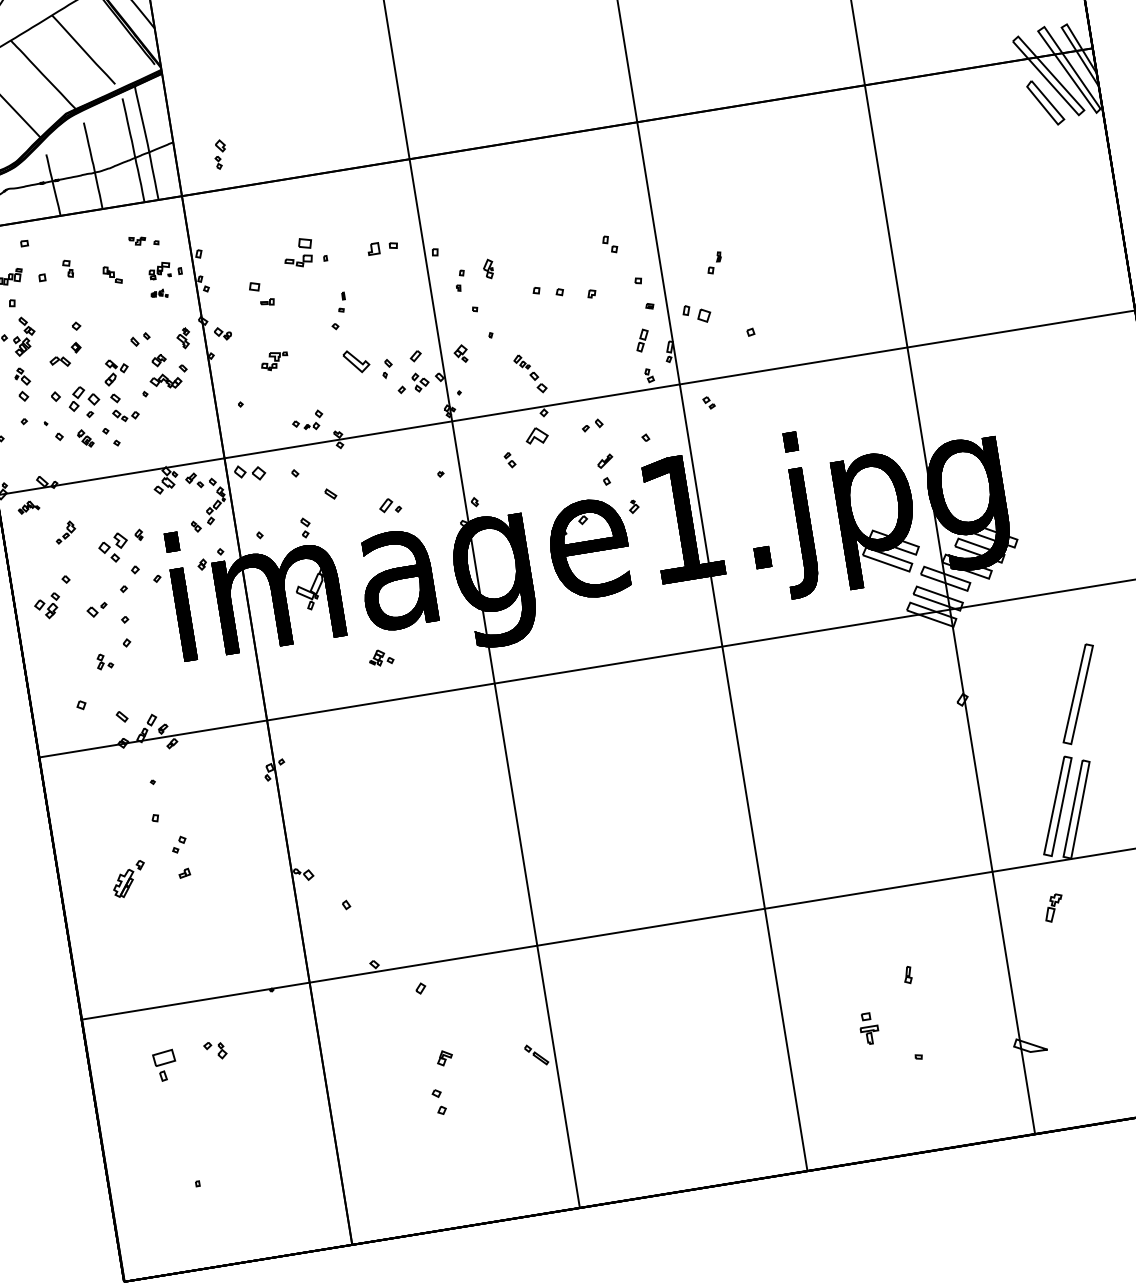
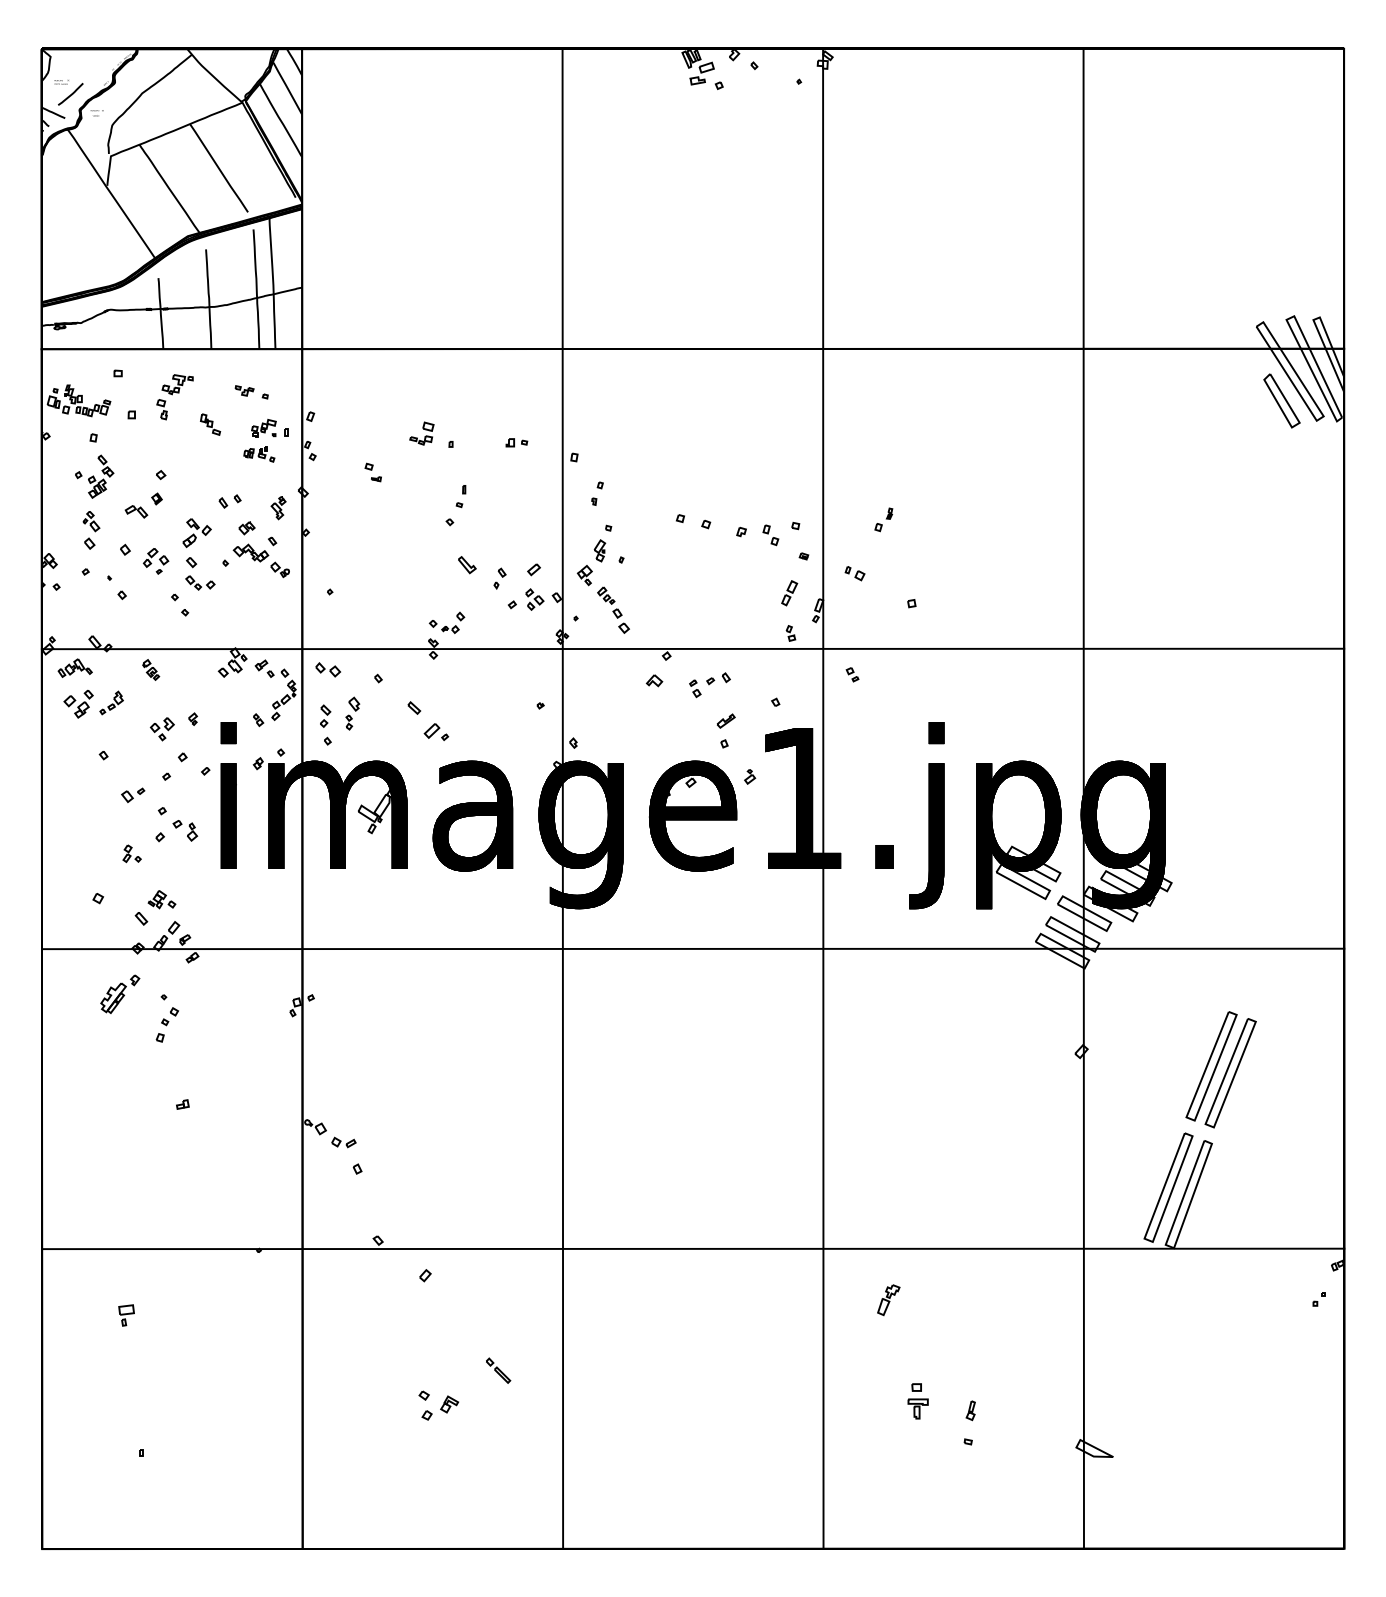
part: (220, 154) -> (352, 713), moved
part: (609, 244) -> (770, 535), moved
part: (382, 247) -> (516, 442), size x0.62
part: (298, 253) -> (421, 433), size x0.71
part: (488, 268) -> (599, 550), moved
part: (159, 294) -> (259, 454), size x1.67
part: (260, 294) -> (372, 472), size x0.62
part: (696, 314) -> (854, 573), size x0.62
part: (222, 333) -> (279, 569), moved
part: (274, 360) -> (177, 384), moved
part: (357, 361) -> (467, 565), size x0.62
part: (530, 373) -> (613, 609), moved
part: (83, 402) -> (155, 561), size x0.71
part: (307, 421) -> (446, 622), moved
part: (536, 435) -> (654, 680), size x0.62
part: (85, 438) -> (151, 669), moved
part: (510, 459) -> (695, 688), moved
part: (249, 472) -> (327, 669), size x0.71
part: (390, 505) -> (436, 731), moved
part: (28, 506) -> (74, 667), size x1.43
part: (305, 527) -> (325, 715), moved
part: (112, 548) -> (161, 729), size x0.71
part: (47, 605) -> (78, 703), moved
part: (380, 657) -> (161, 899), moved
part: (1095, 697) -> (1230, 1073), added
part: (179, 844) -> (170, 1016), moved
part: (129, 878) -> (120, 993), moved
part: (330, 883) -> (343, 1142), added
part: (1053, 908) -> (888, 1300), moved
part: (907, 975) -> (970, 1410), moved
part: (215, 1050) -> (185, 830), moved
part: (536, 1054) -> (498, 1370), moved
part: (444, 1058) -> (449, 1404), moved
part: (165, 1065) -> (126, 1315), size x0.62

